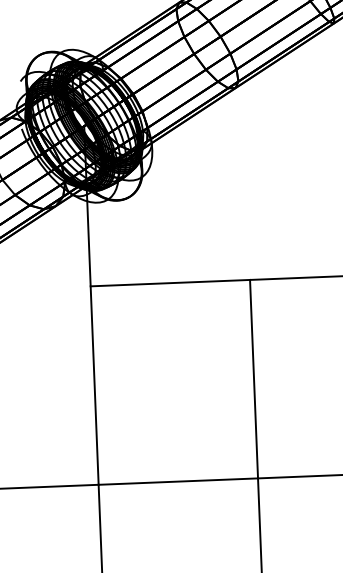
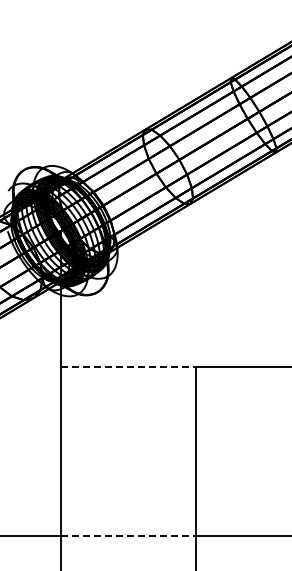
line: (170, 283) -> (128, 367), solid -> dashed
line: (178, 481) -> (128, 535), solid -> dashed

